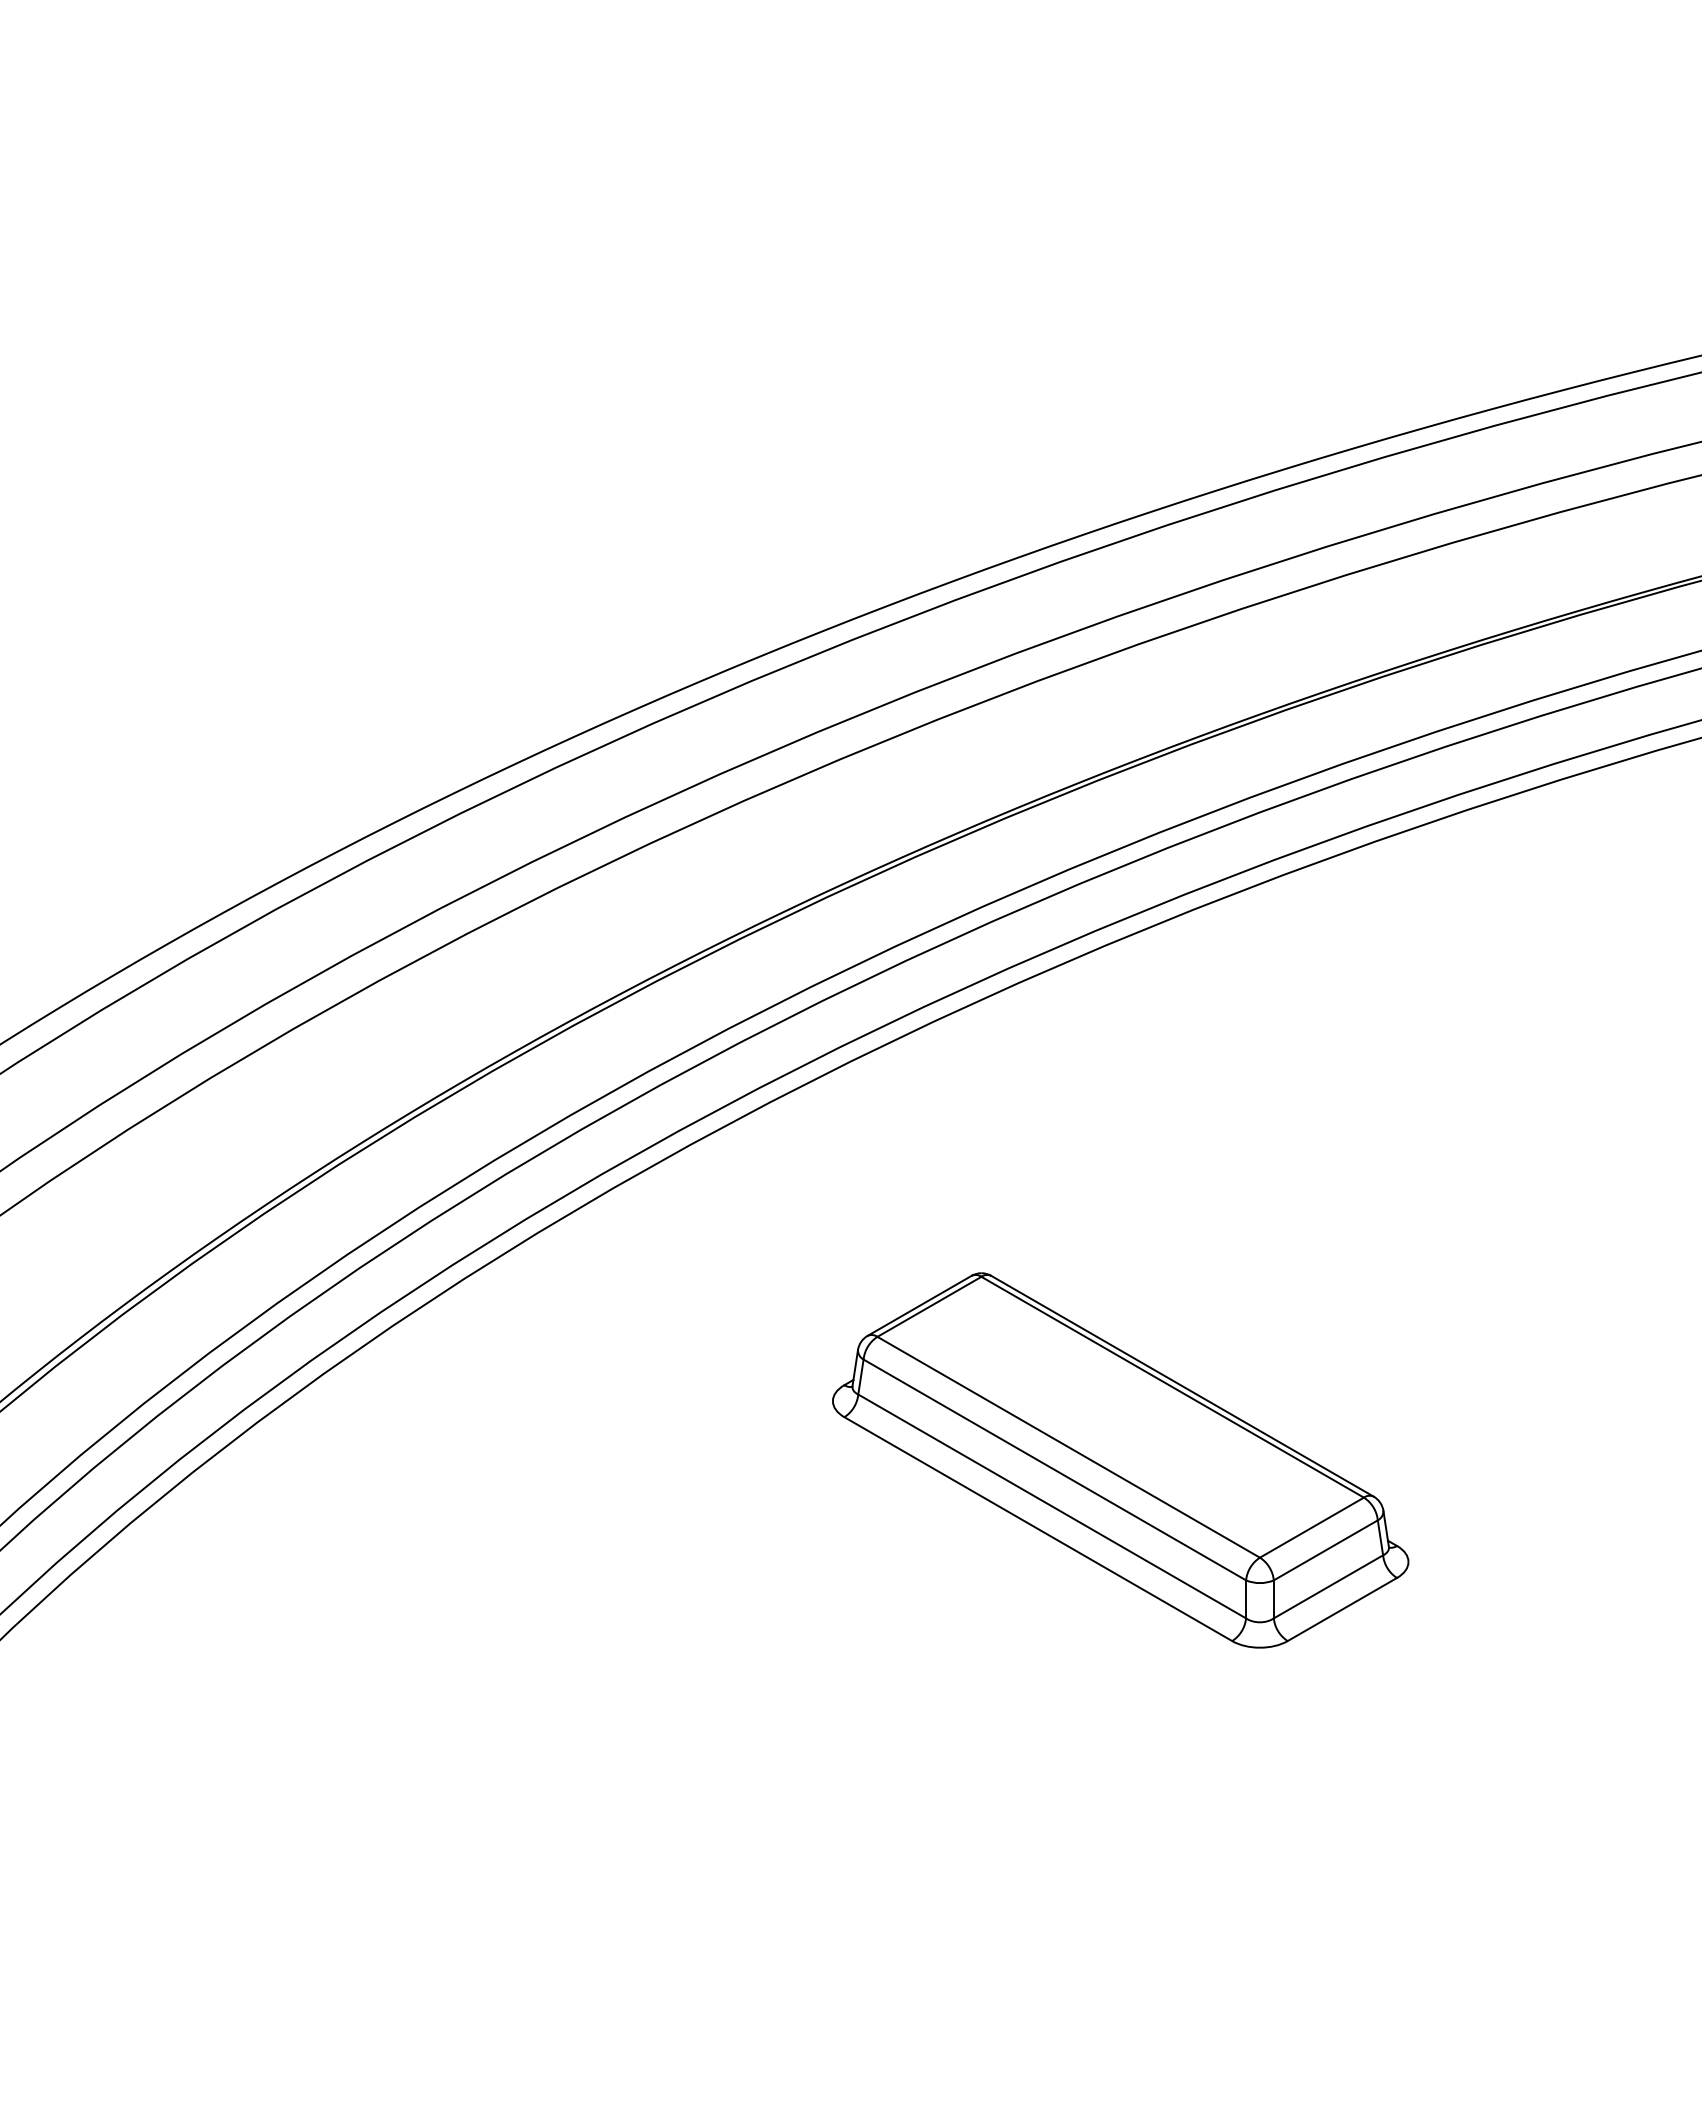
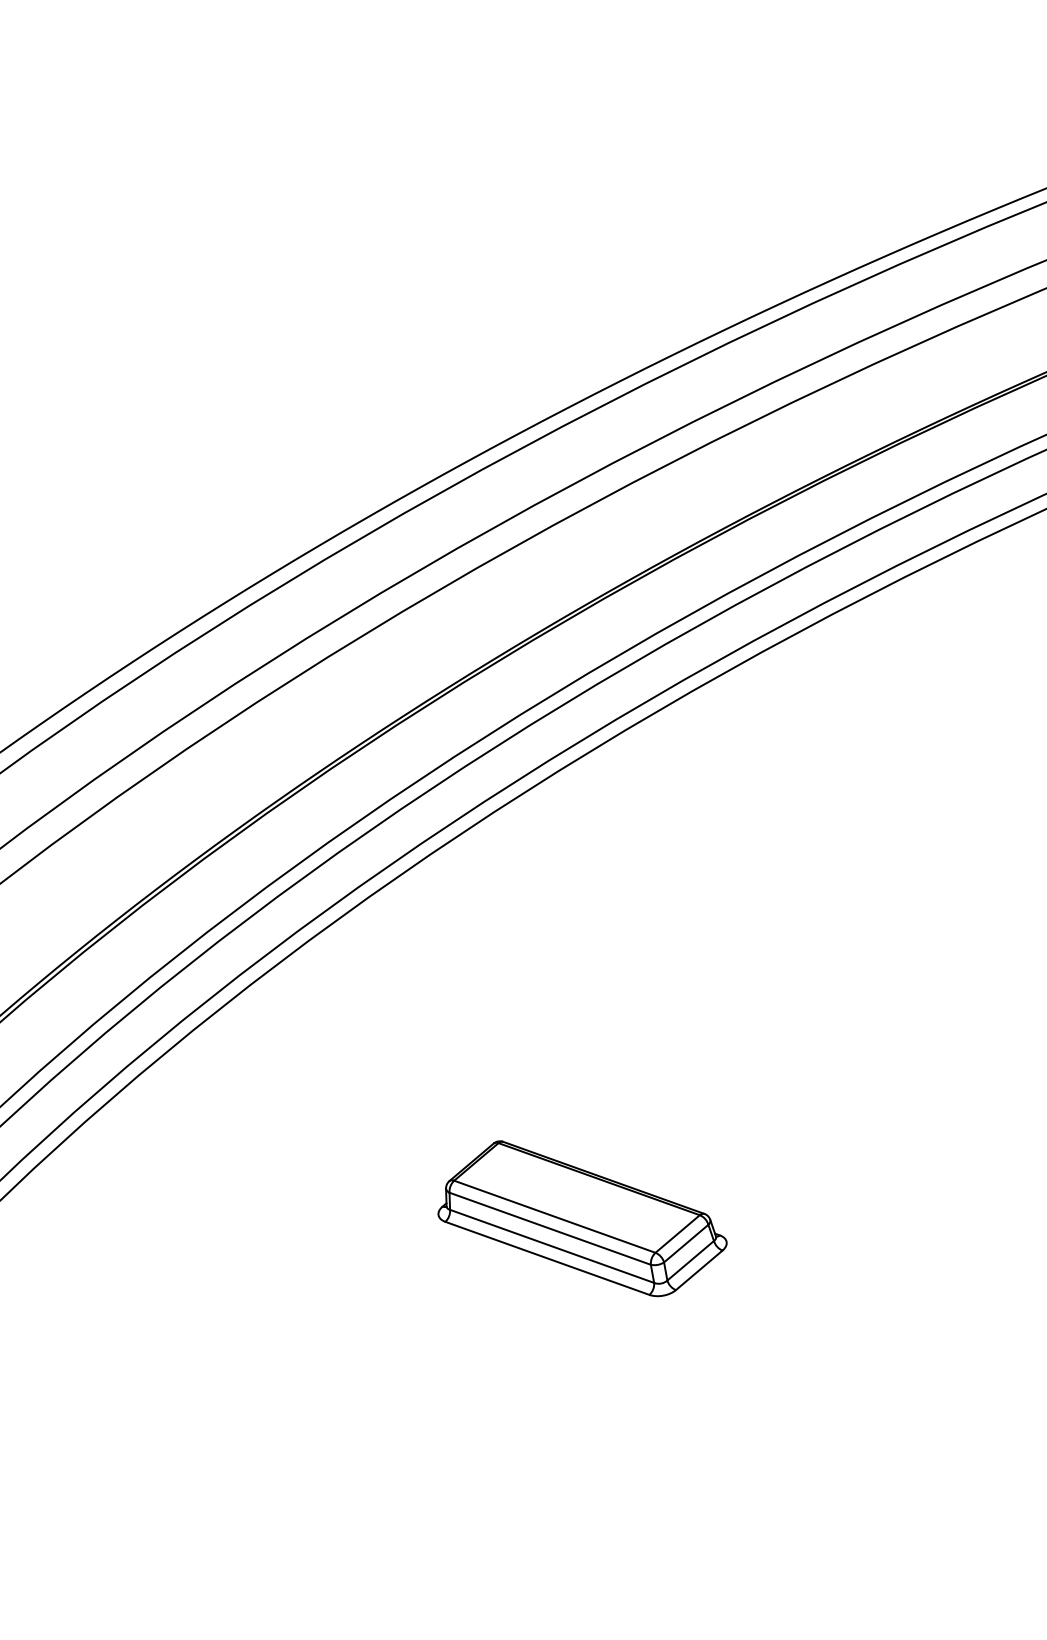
part: (1120, 1460) -> (580, 1218), size x0.6

